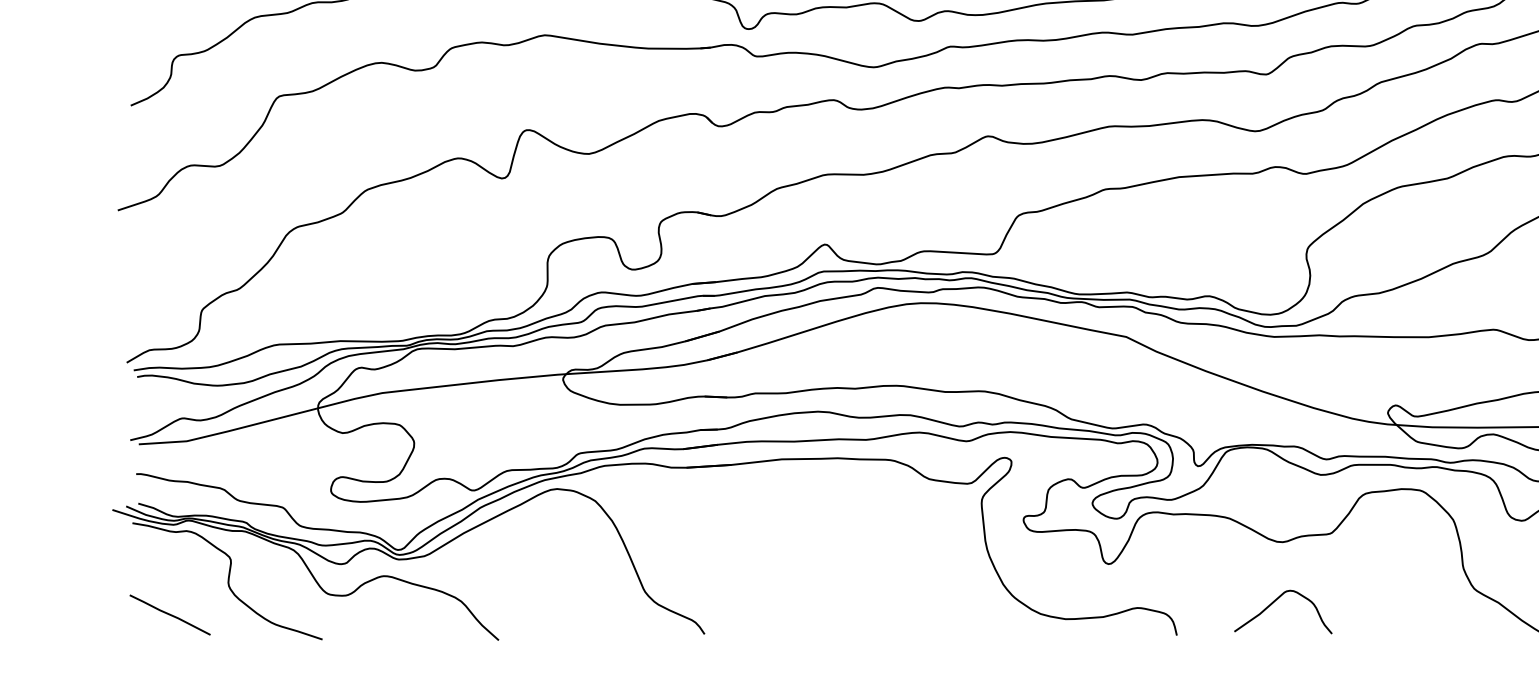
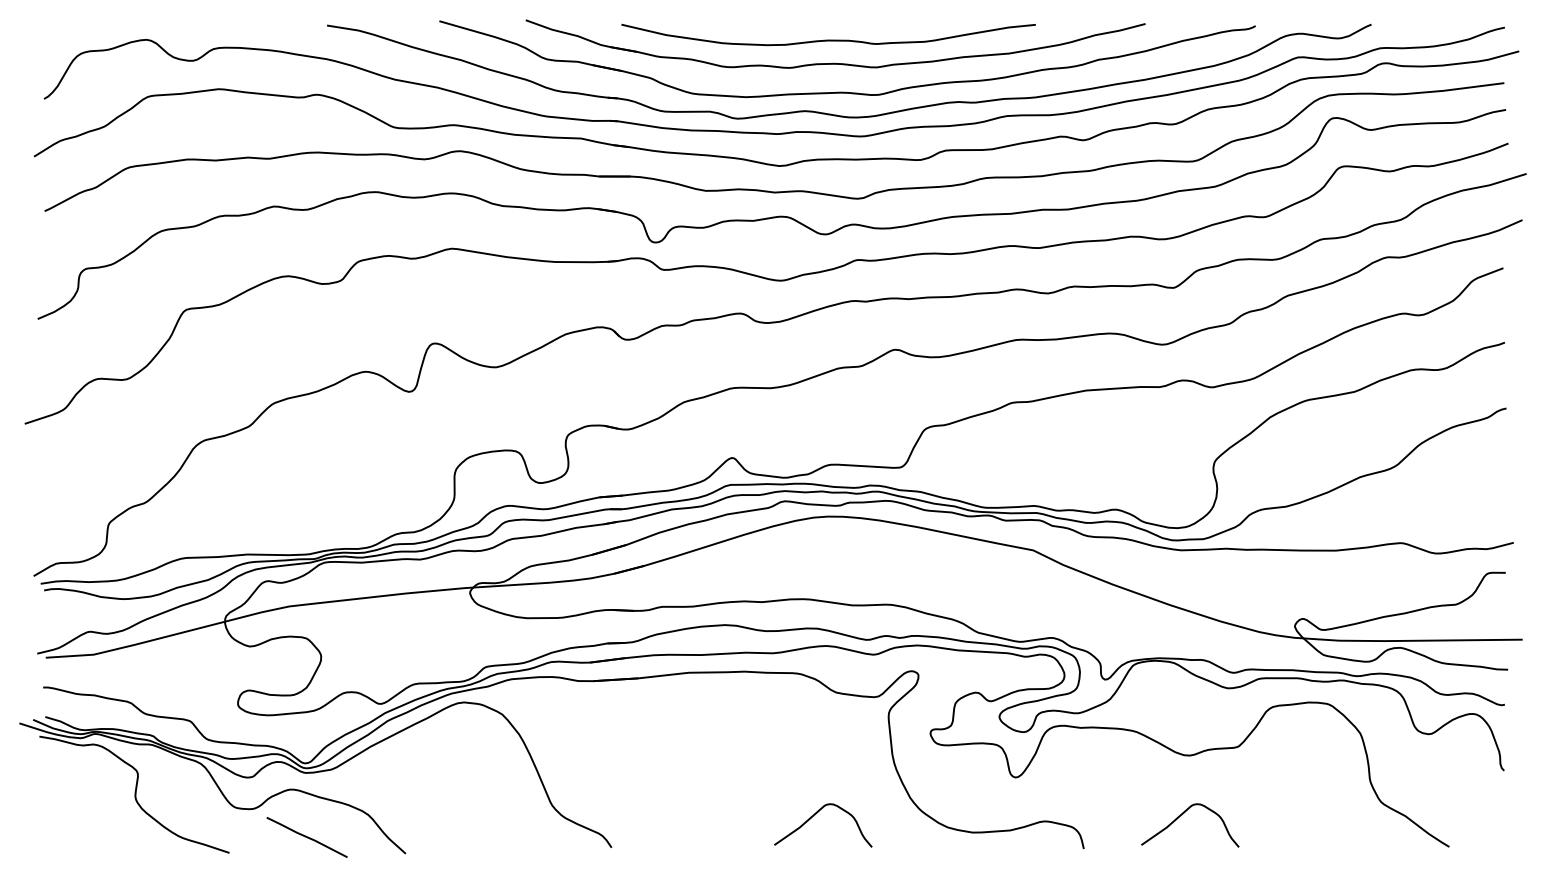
curve: (908, 602) -> (815, 815), added
line: (169, 615) -> (306, 837), moved

